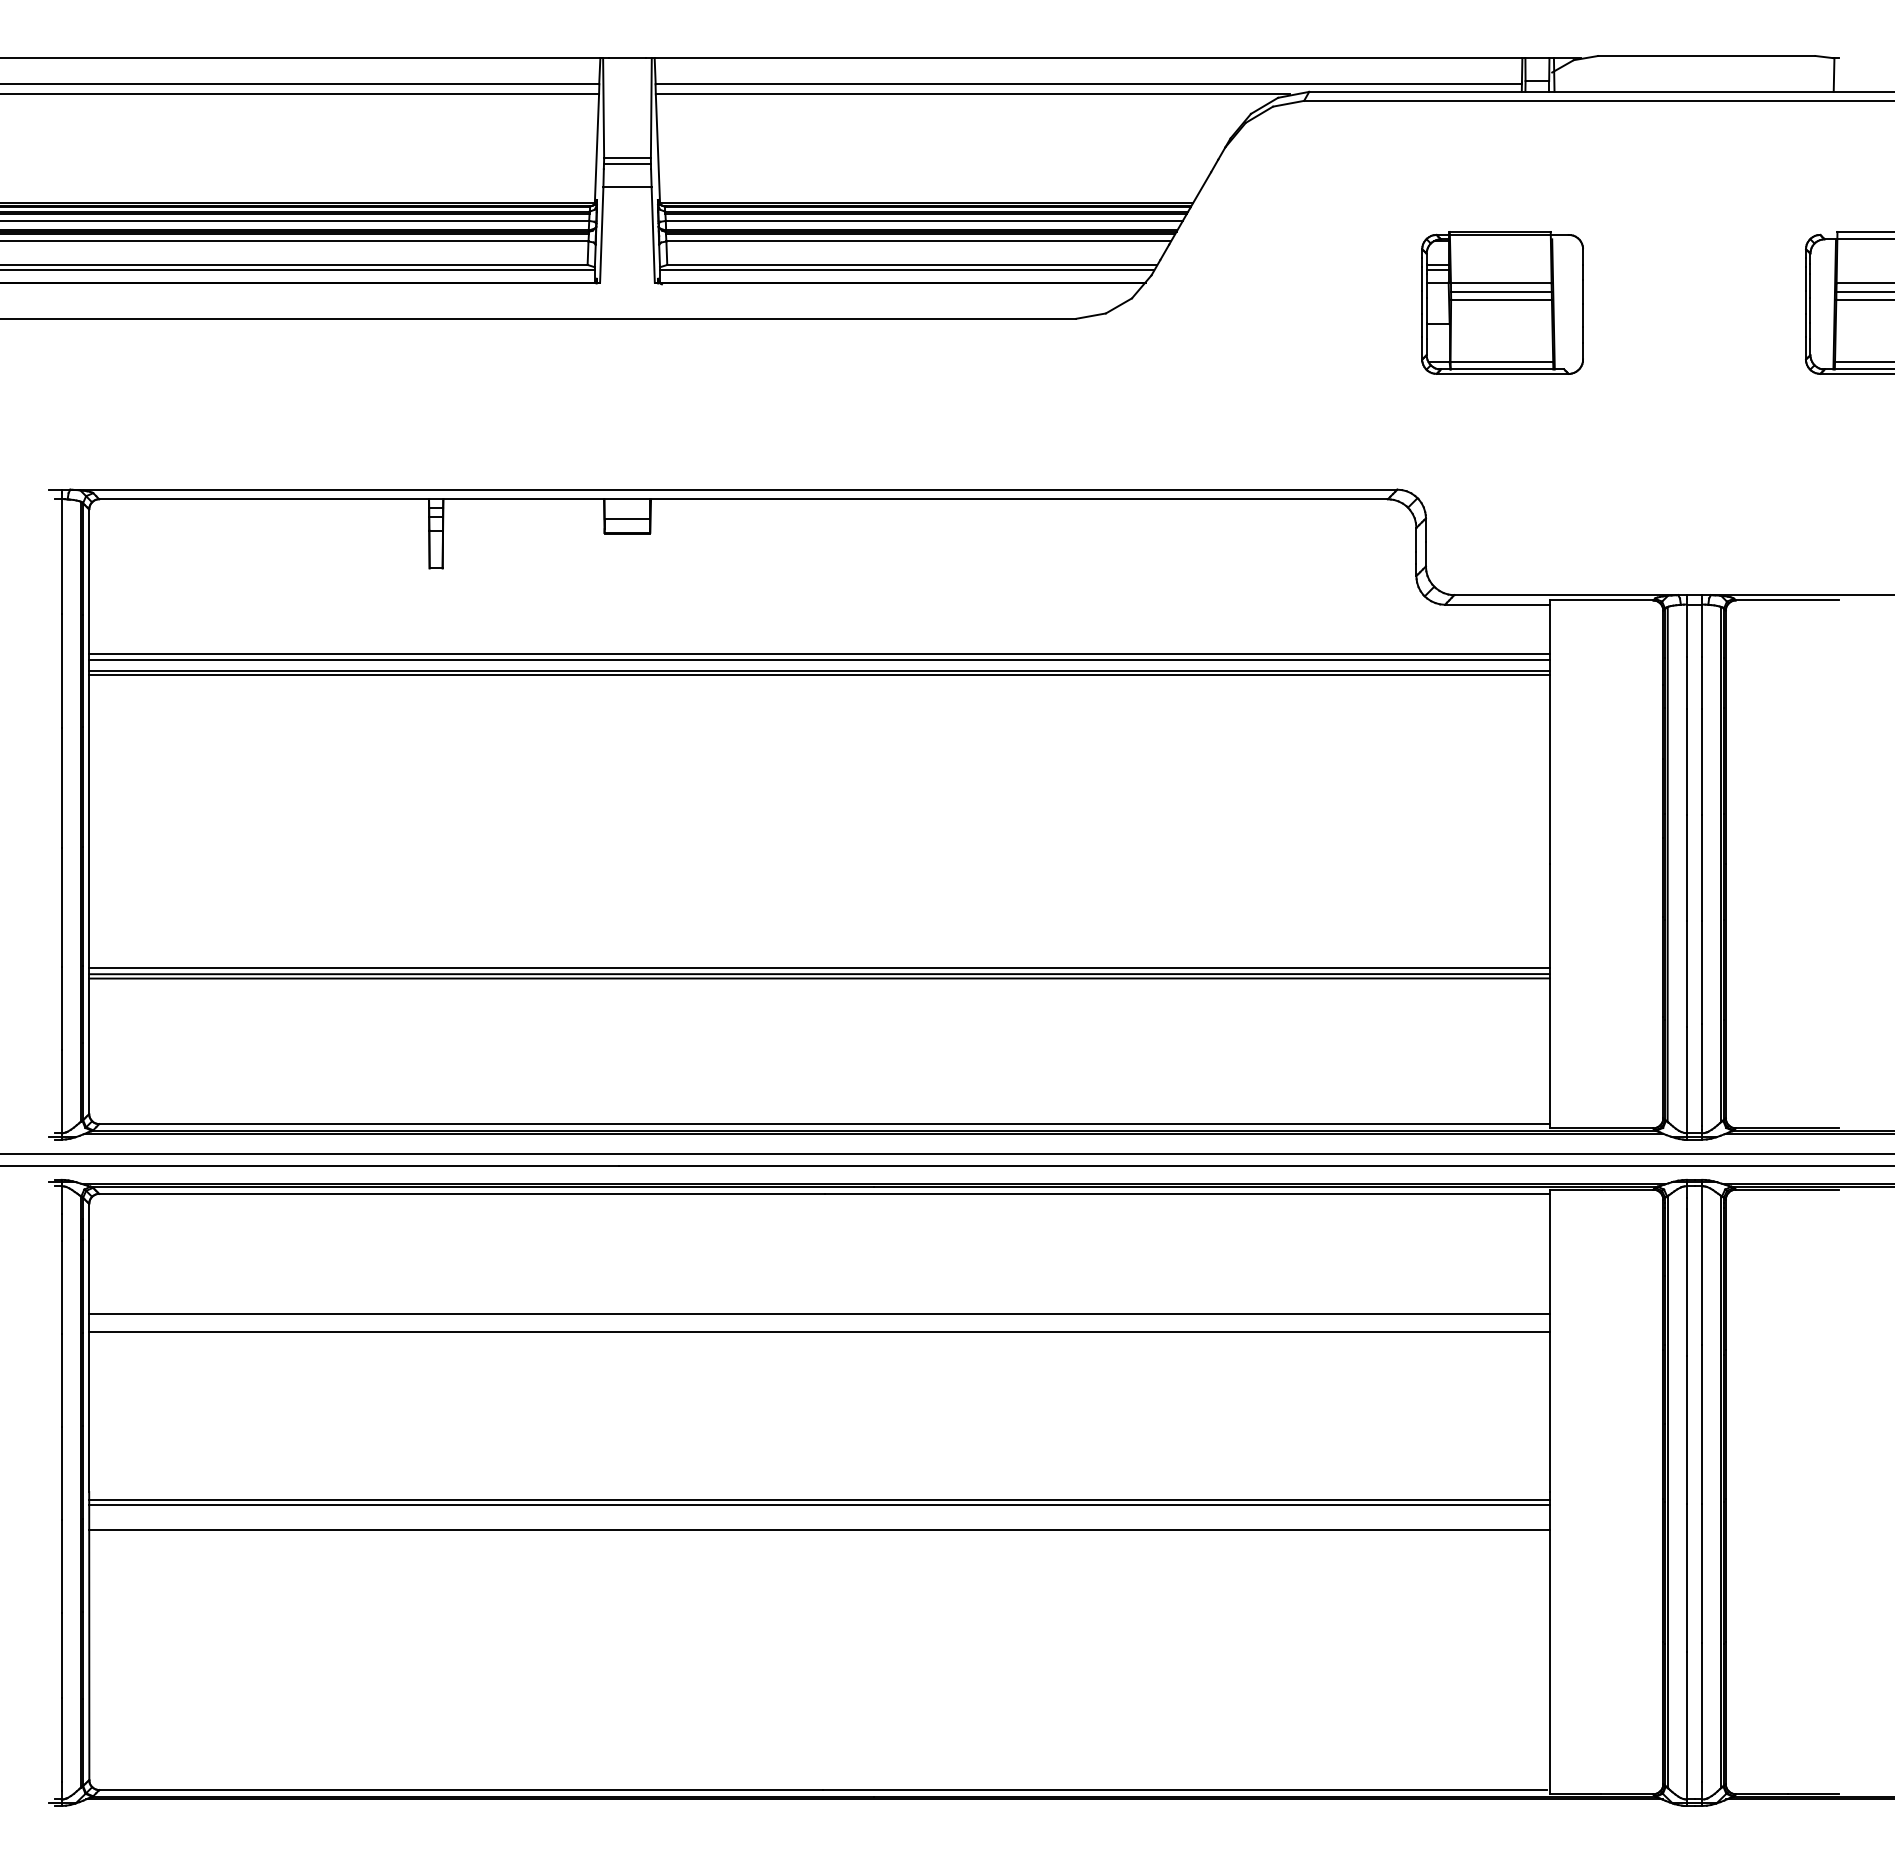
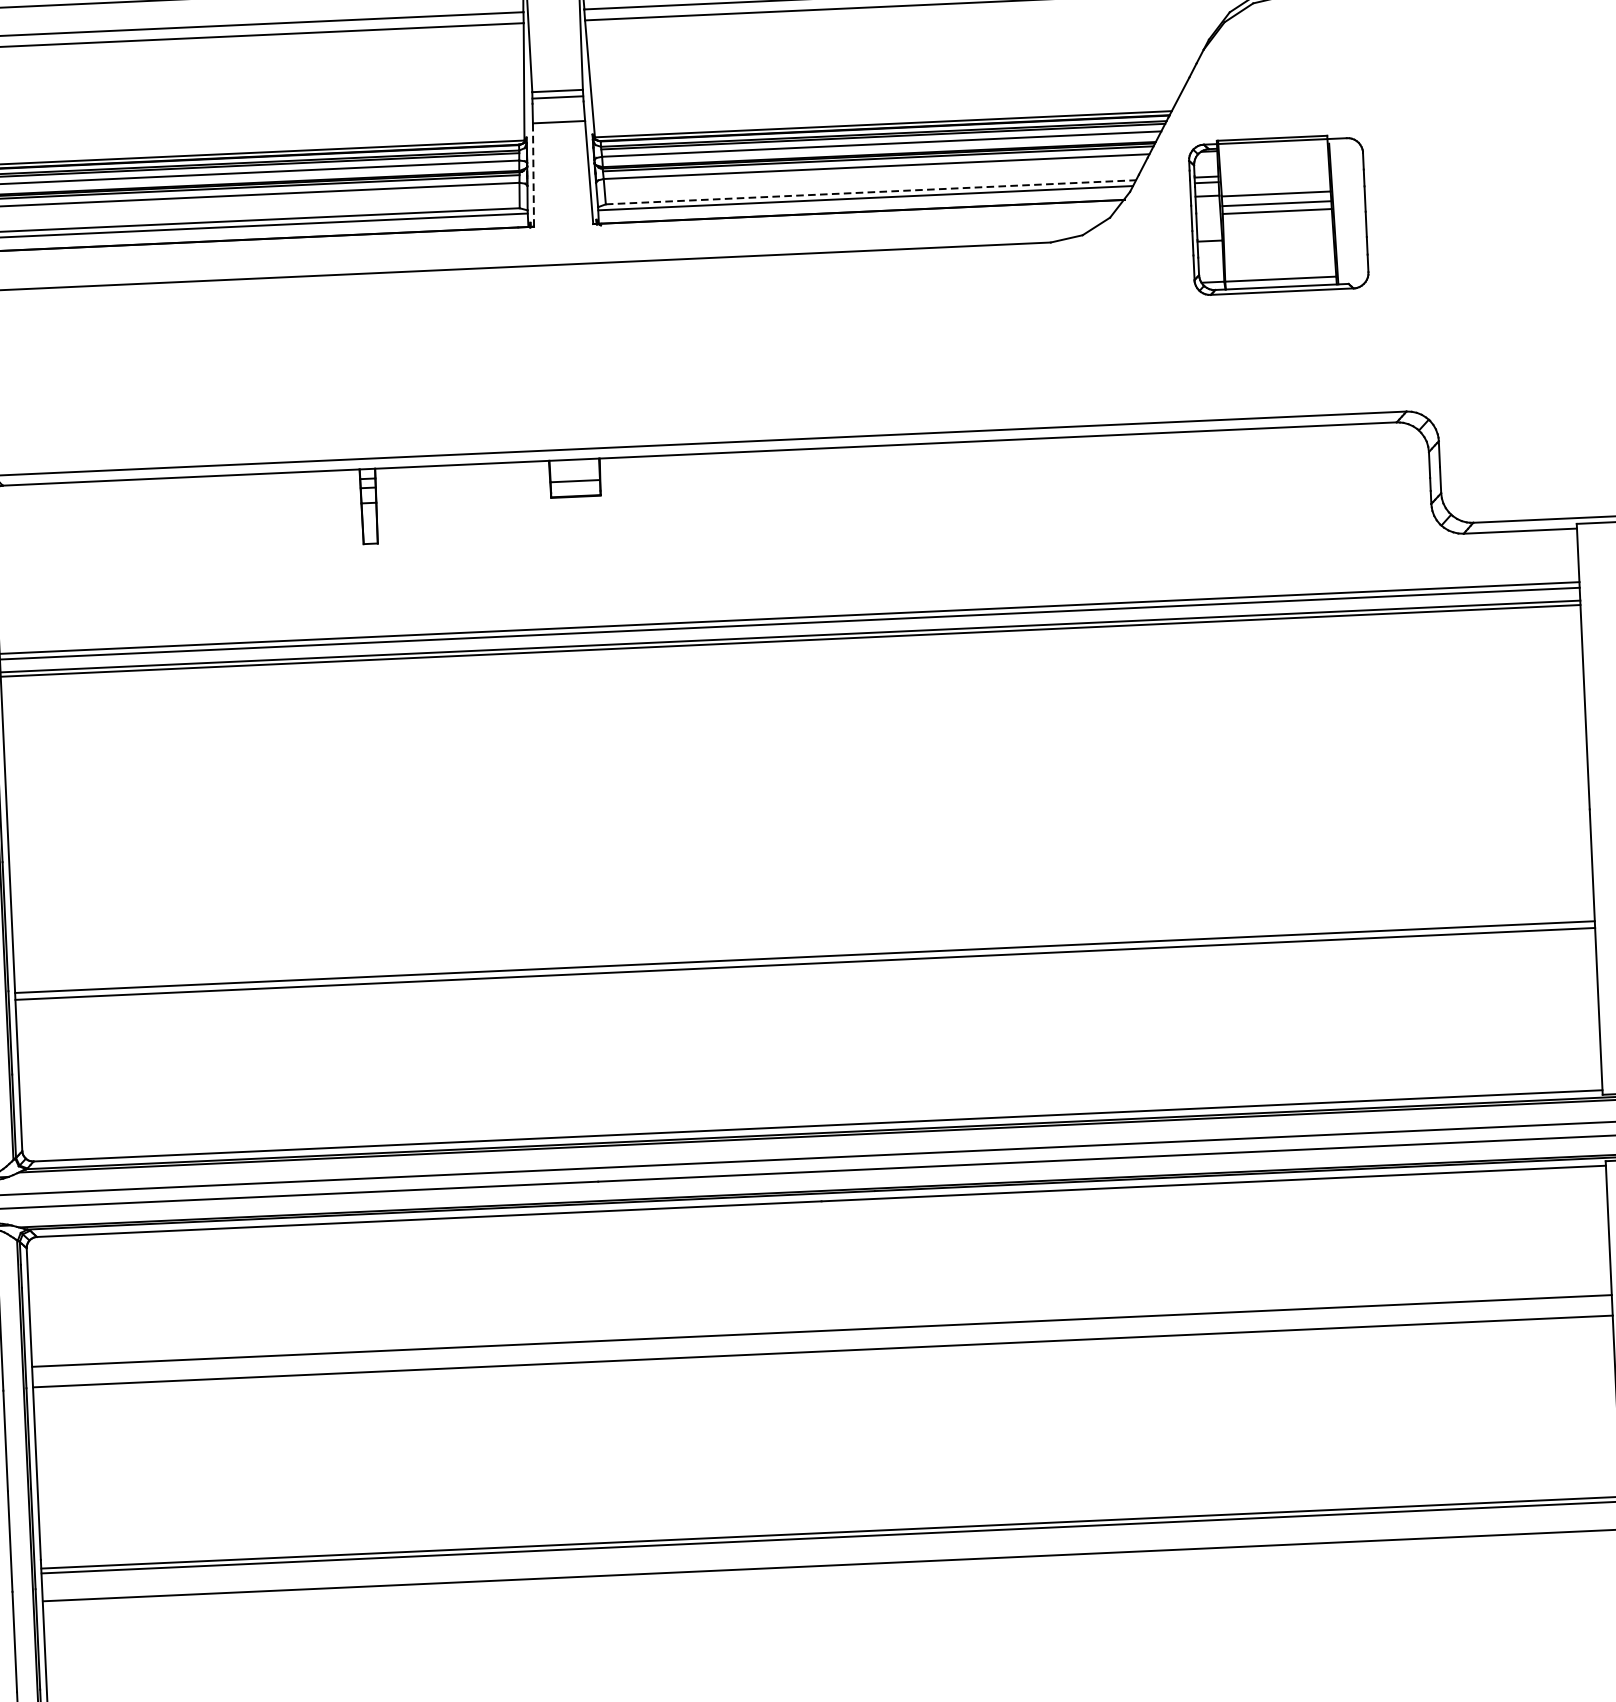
line: (601, 234) -> (533, 174), solid -> dashed
line: (912, 264) -> (871, 191), solid -> dashed
part: (1502, 302) -> (1278, 214), moved
line: (819, 978) -> (805, 968), removed

